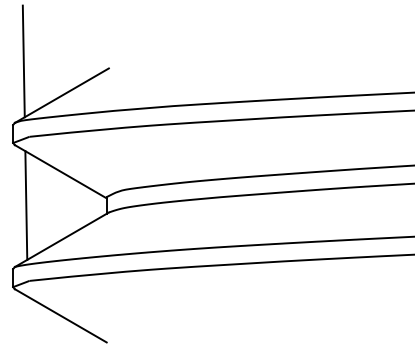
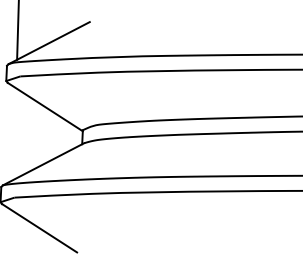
line: (26, 205) -> (15, 134), removed

